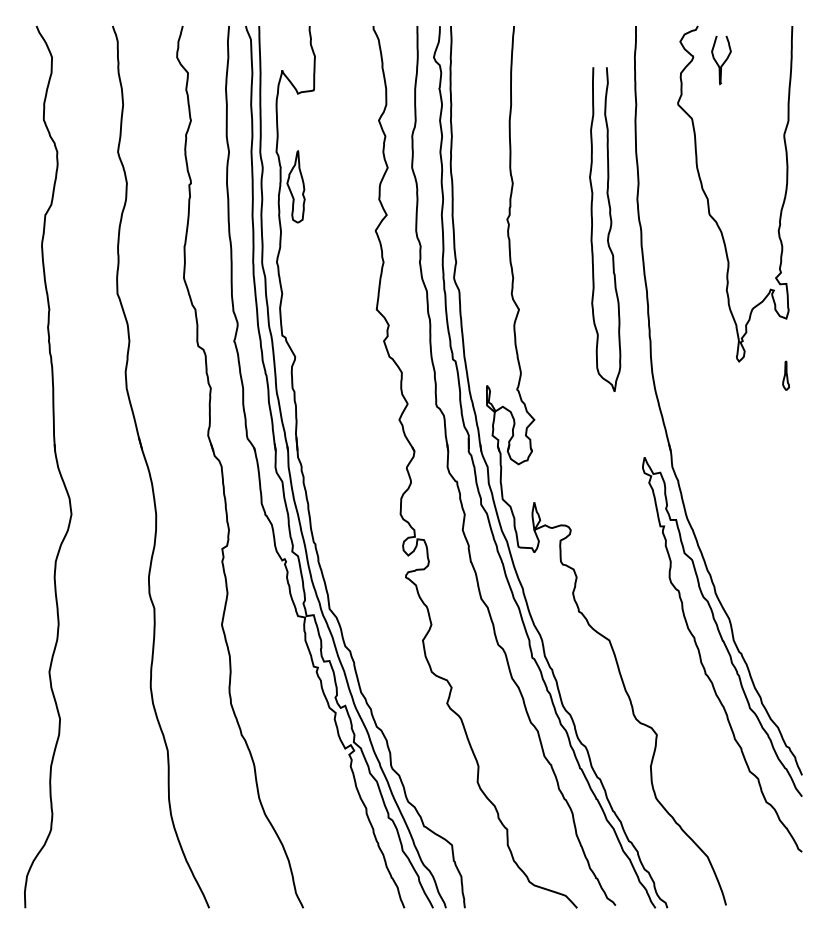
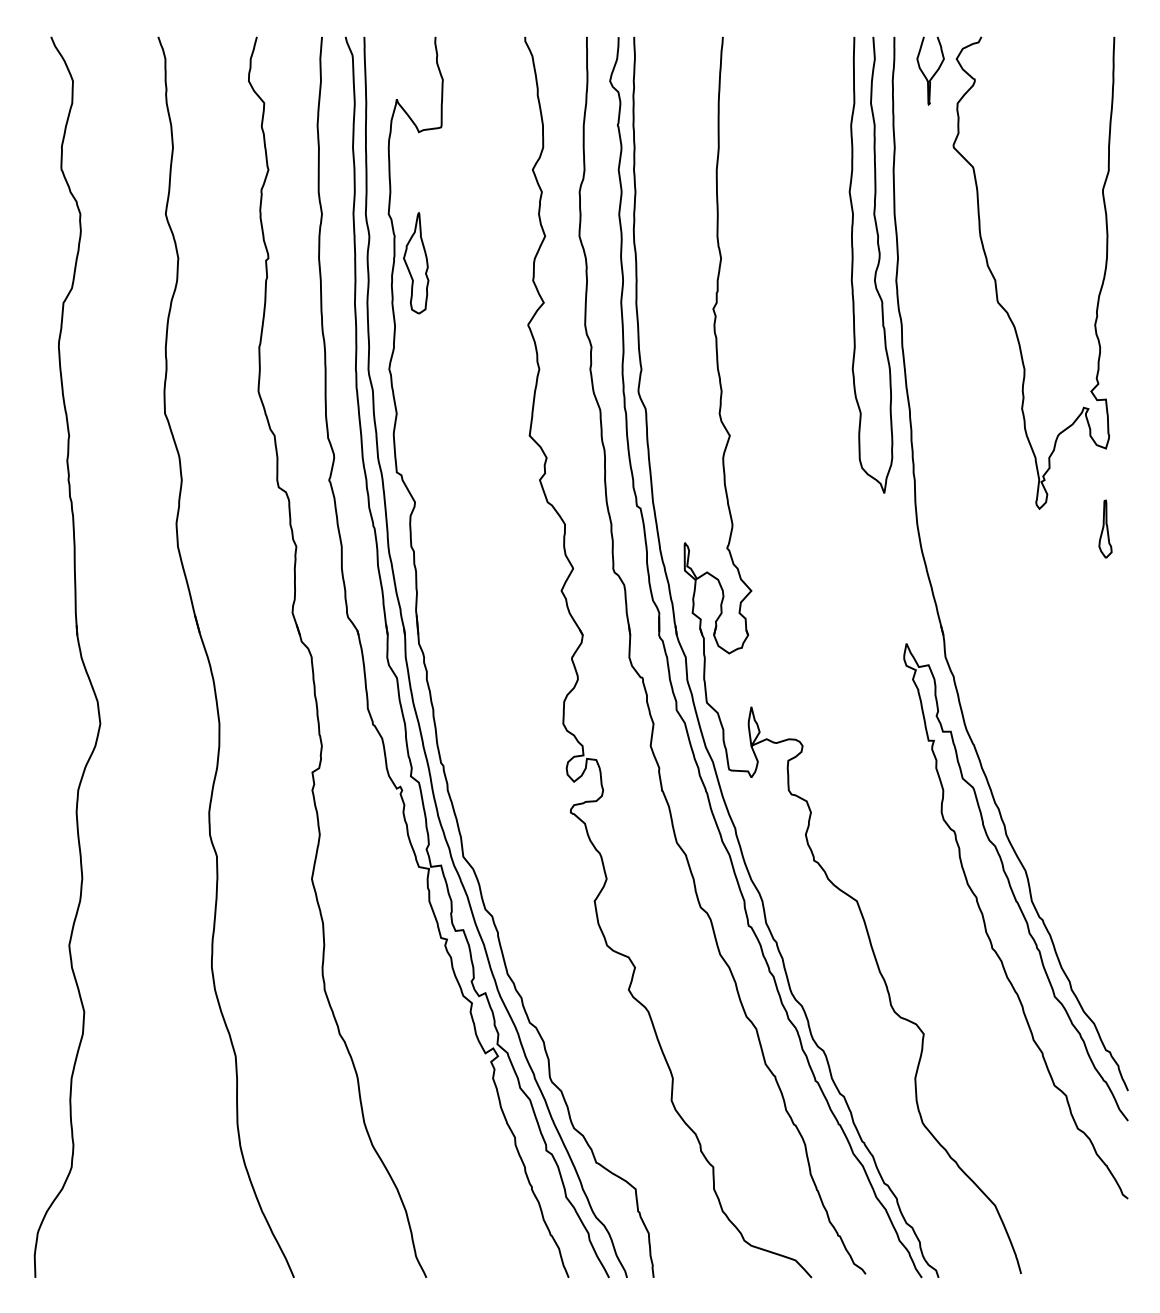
curve: (724, 61) -> (934, 72), moved
curve: (609, 230) -> (876, 266), moved
part: (786, 375) -> (1105, 528), size x1.43

